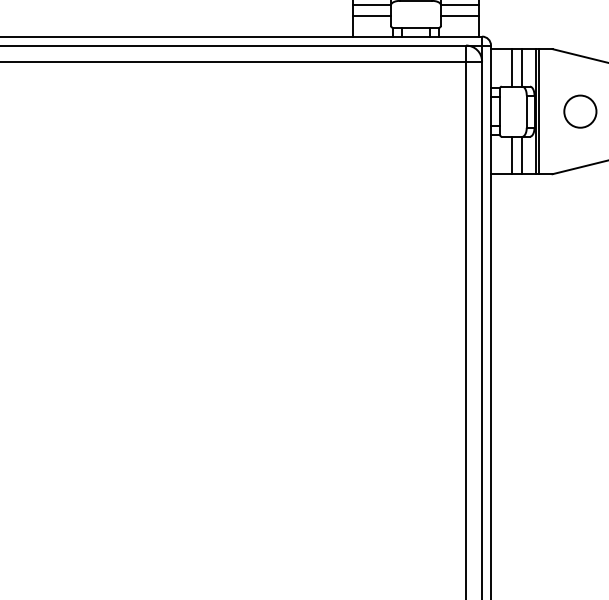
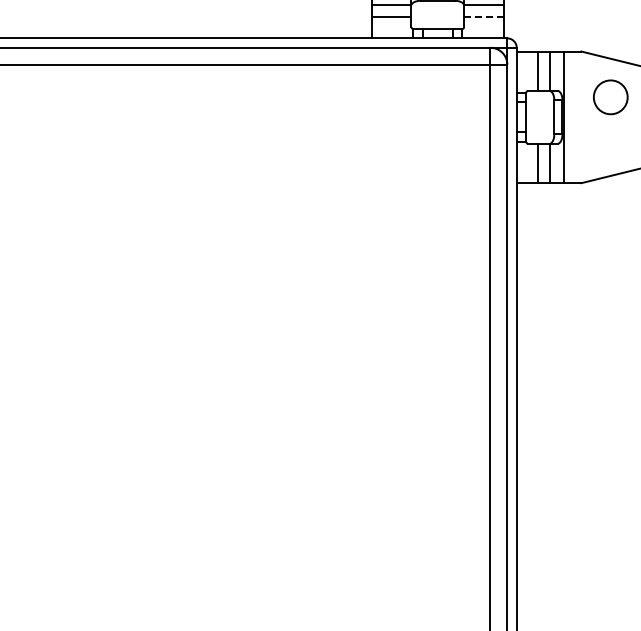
line: (459, 15) -> (483, 16), solid -> dashed
line: (539, 111) -> (567, 117), removed
circle: (580, 111) -> (610, 97), moved

